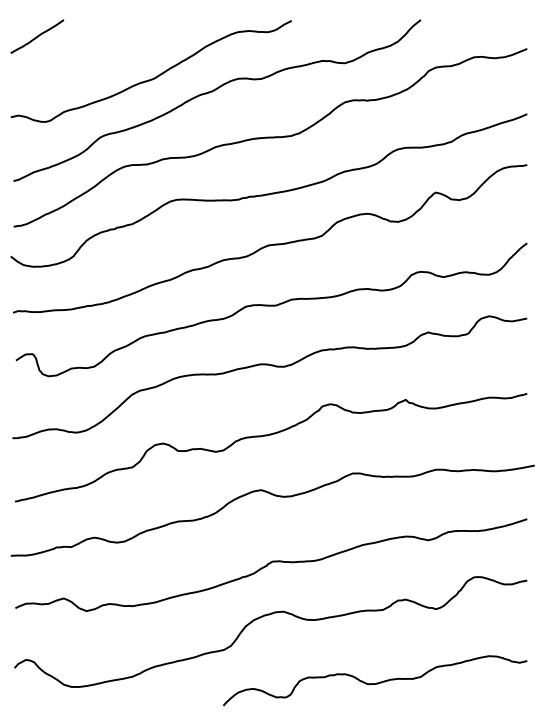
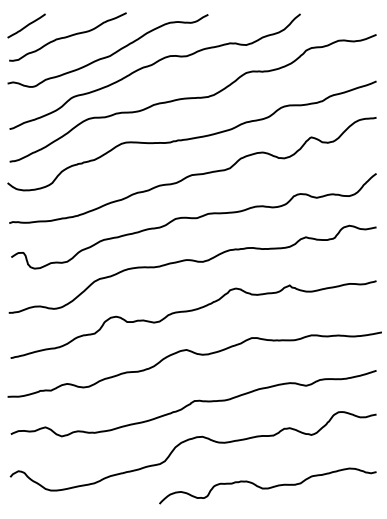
curve: (94, 51) -> (67, 36), added

